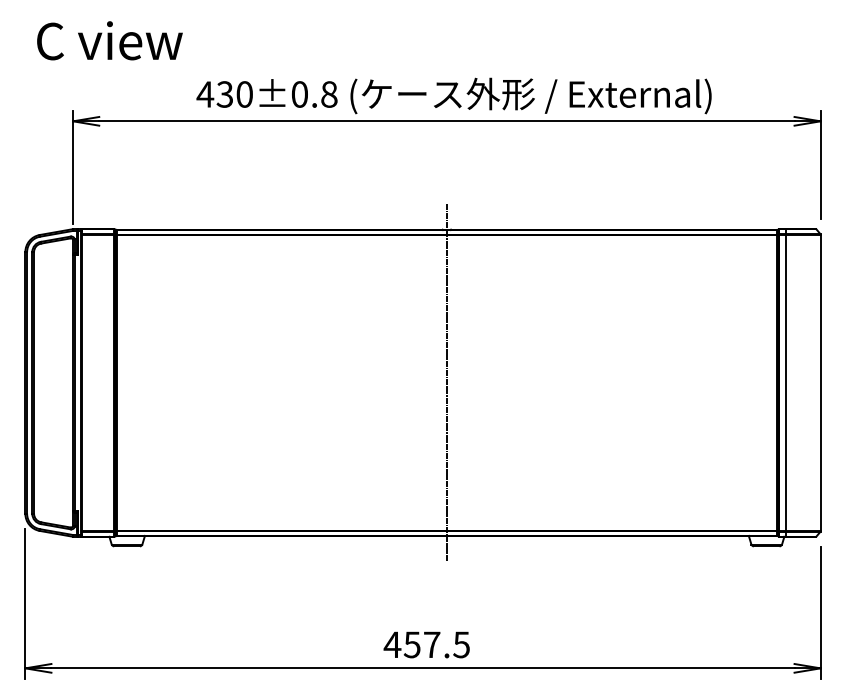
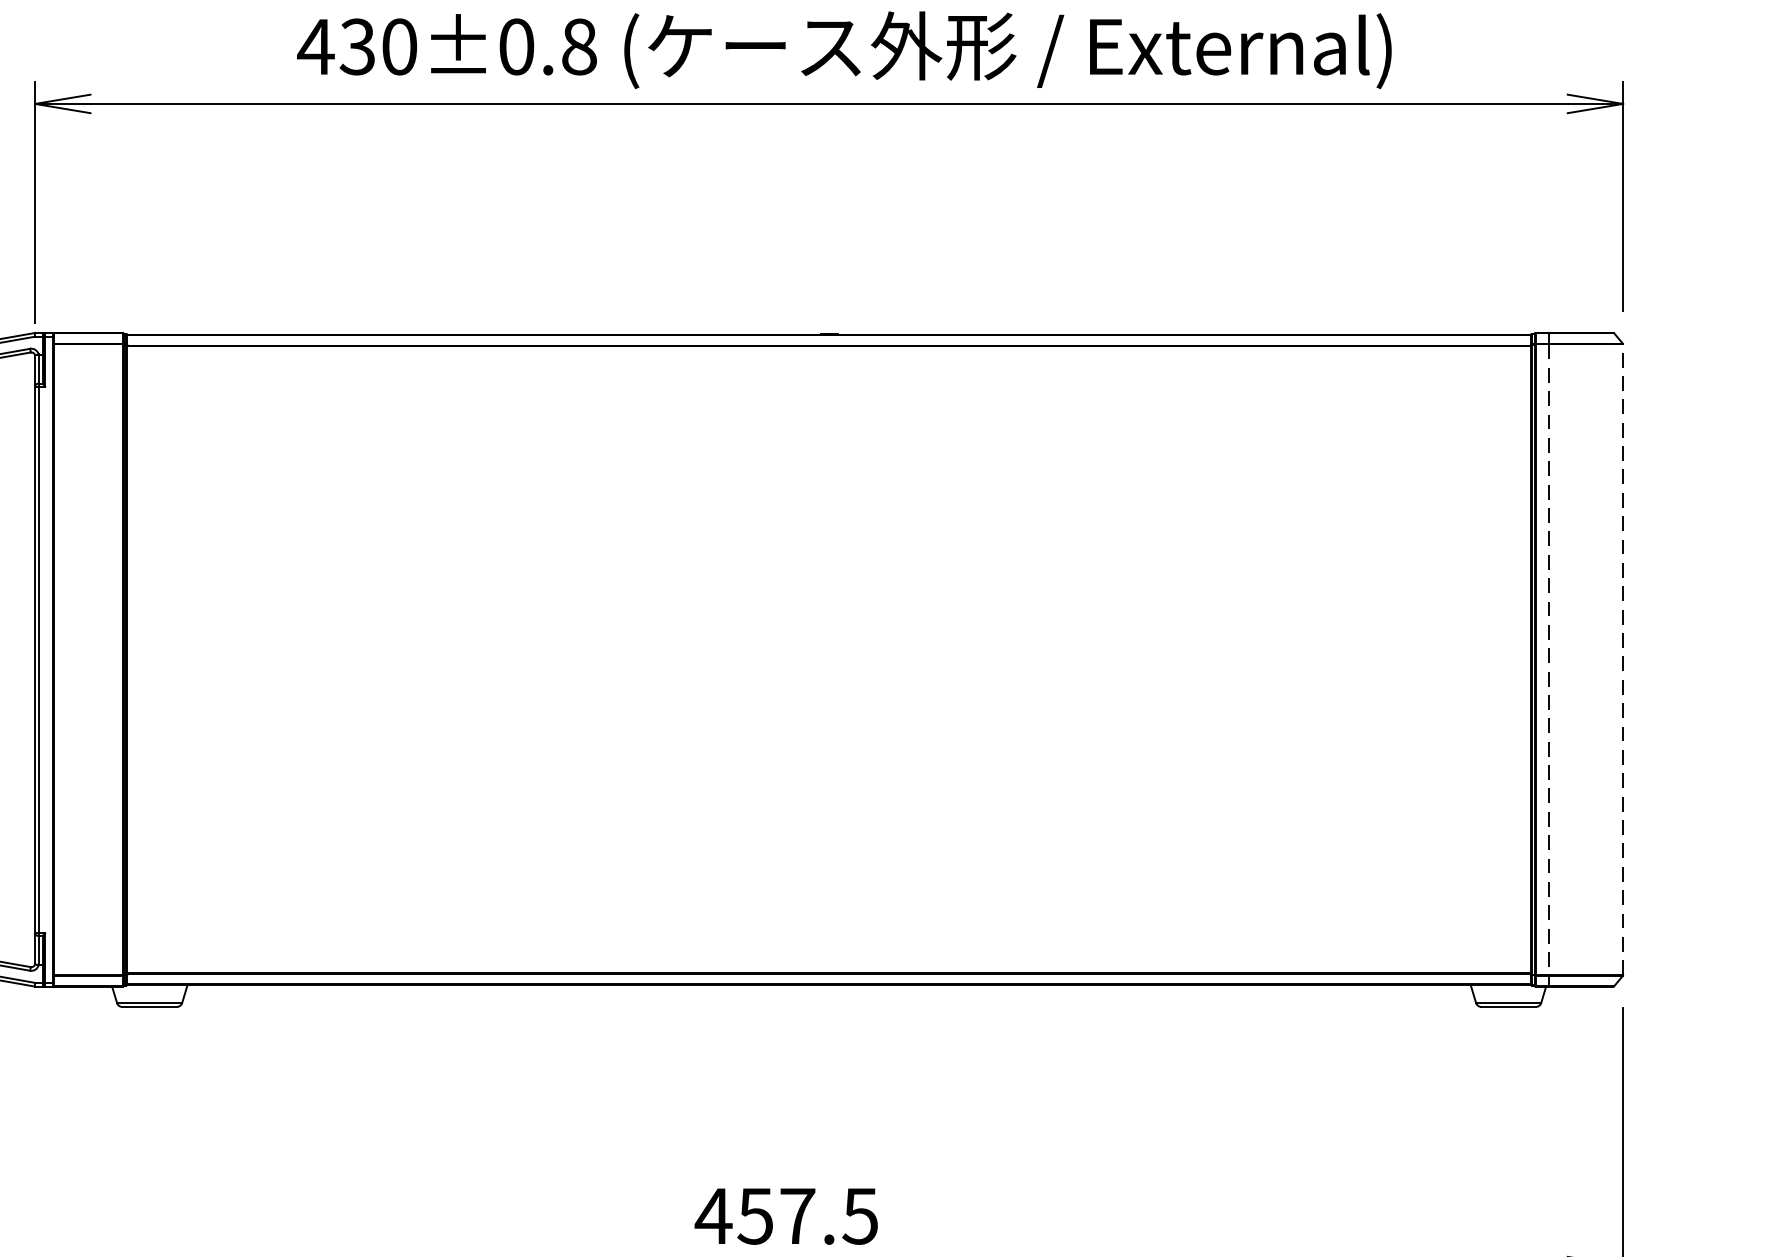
line: (446, 382) -> (828, 658), removed
line: (820, 382) -> (1622, 658), solid -> dashed
line: (785, 383) -> (1548, 660), solid -> dashed

